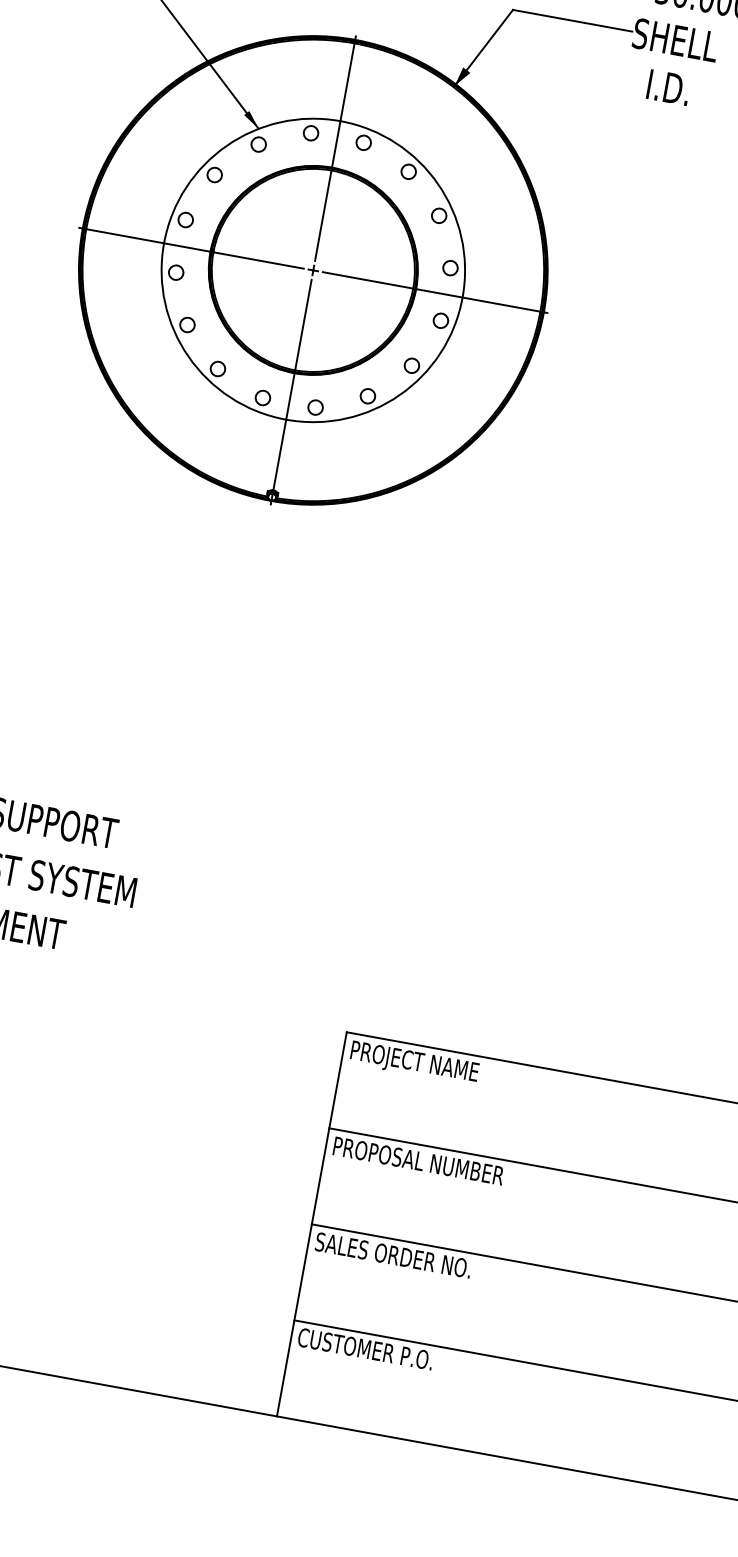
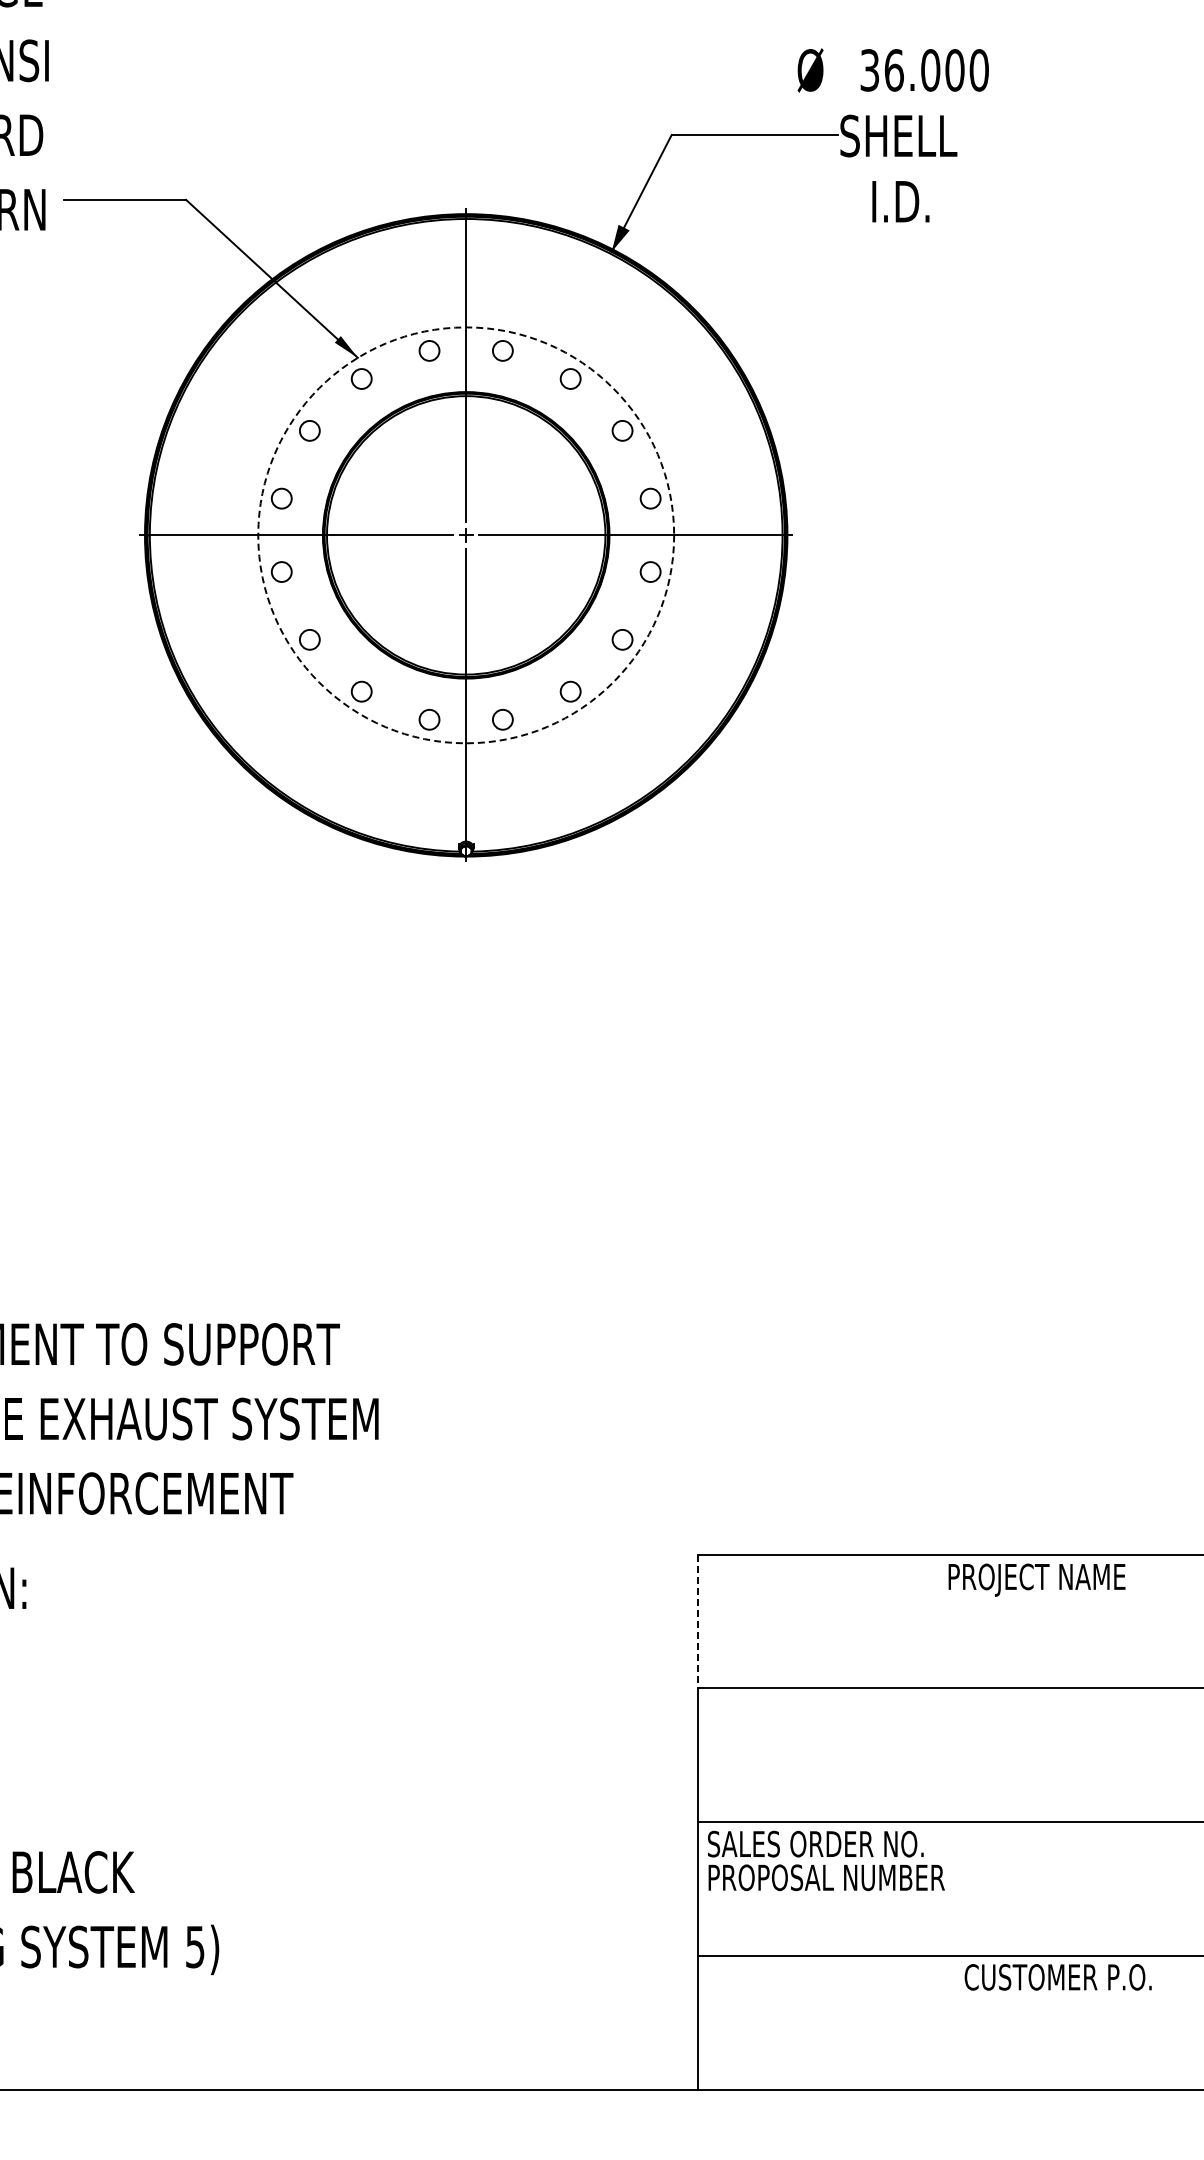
circle: (313, 270) -> (466, 535), solid -> dashed
text: (414, 1062) -> (1036, 1579), moved
line: (338, 1080) -> (698, 1621), solid -> dashed
text: (418, 1160) -> (826, 1877), moved
text: (365, 1349) -> (1057, 1977), moved

